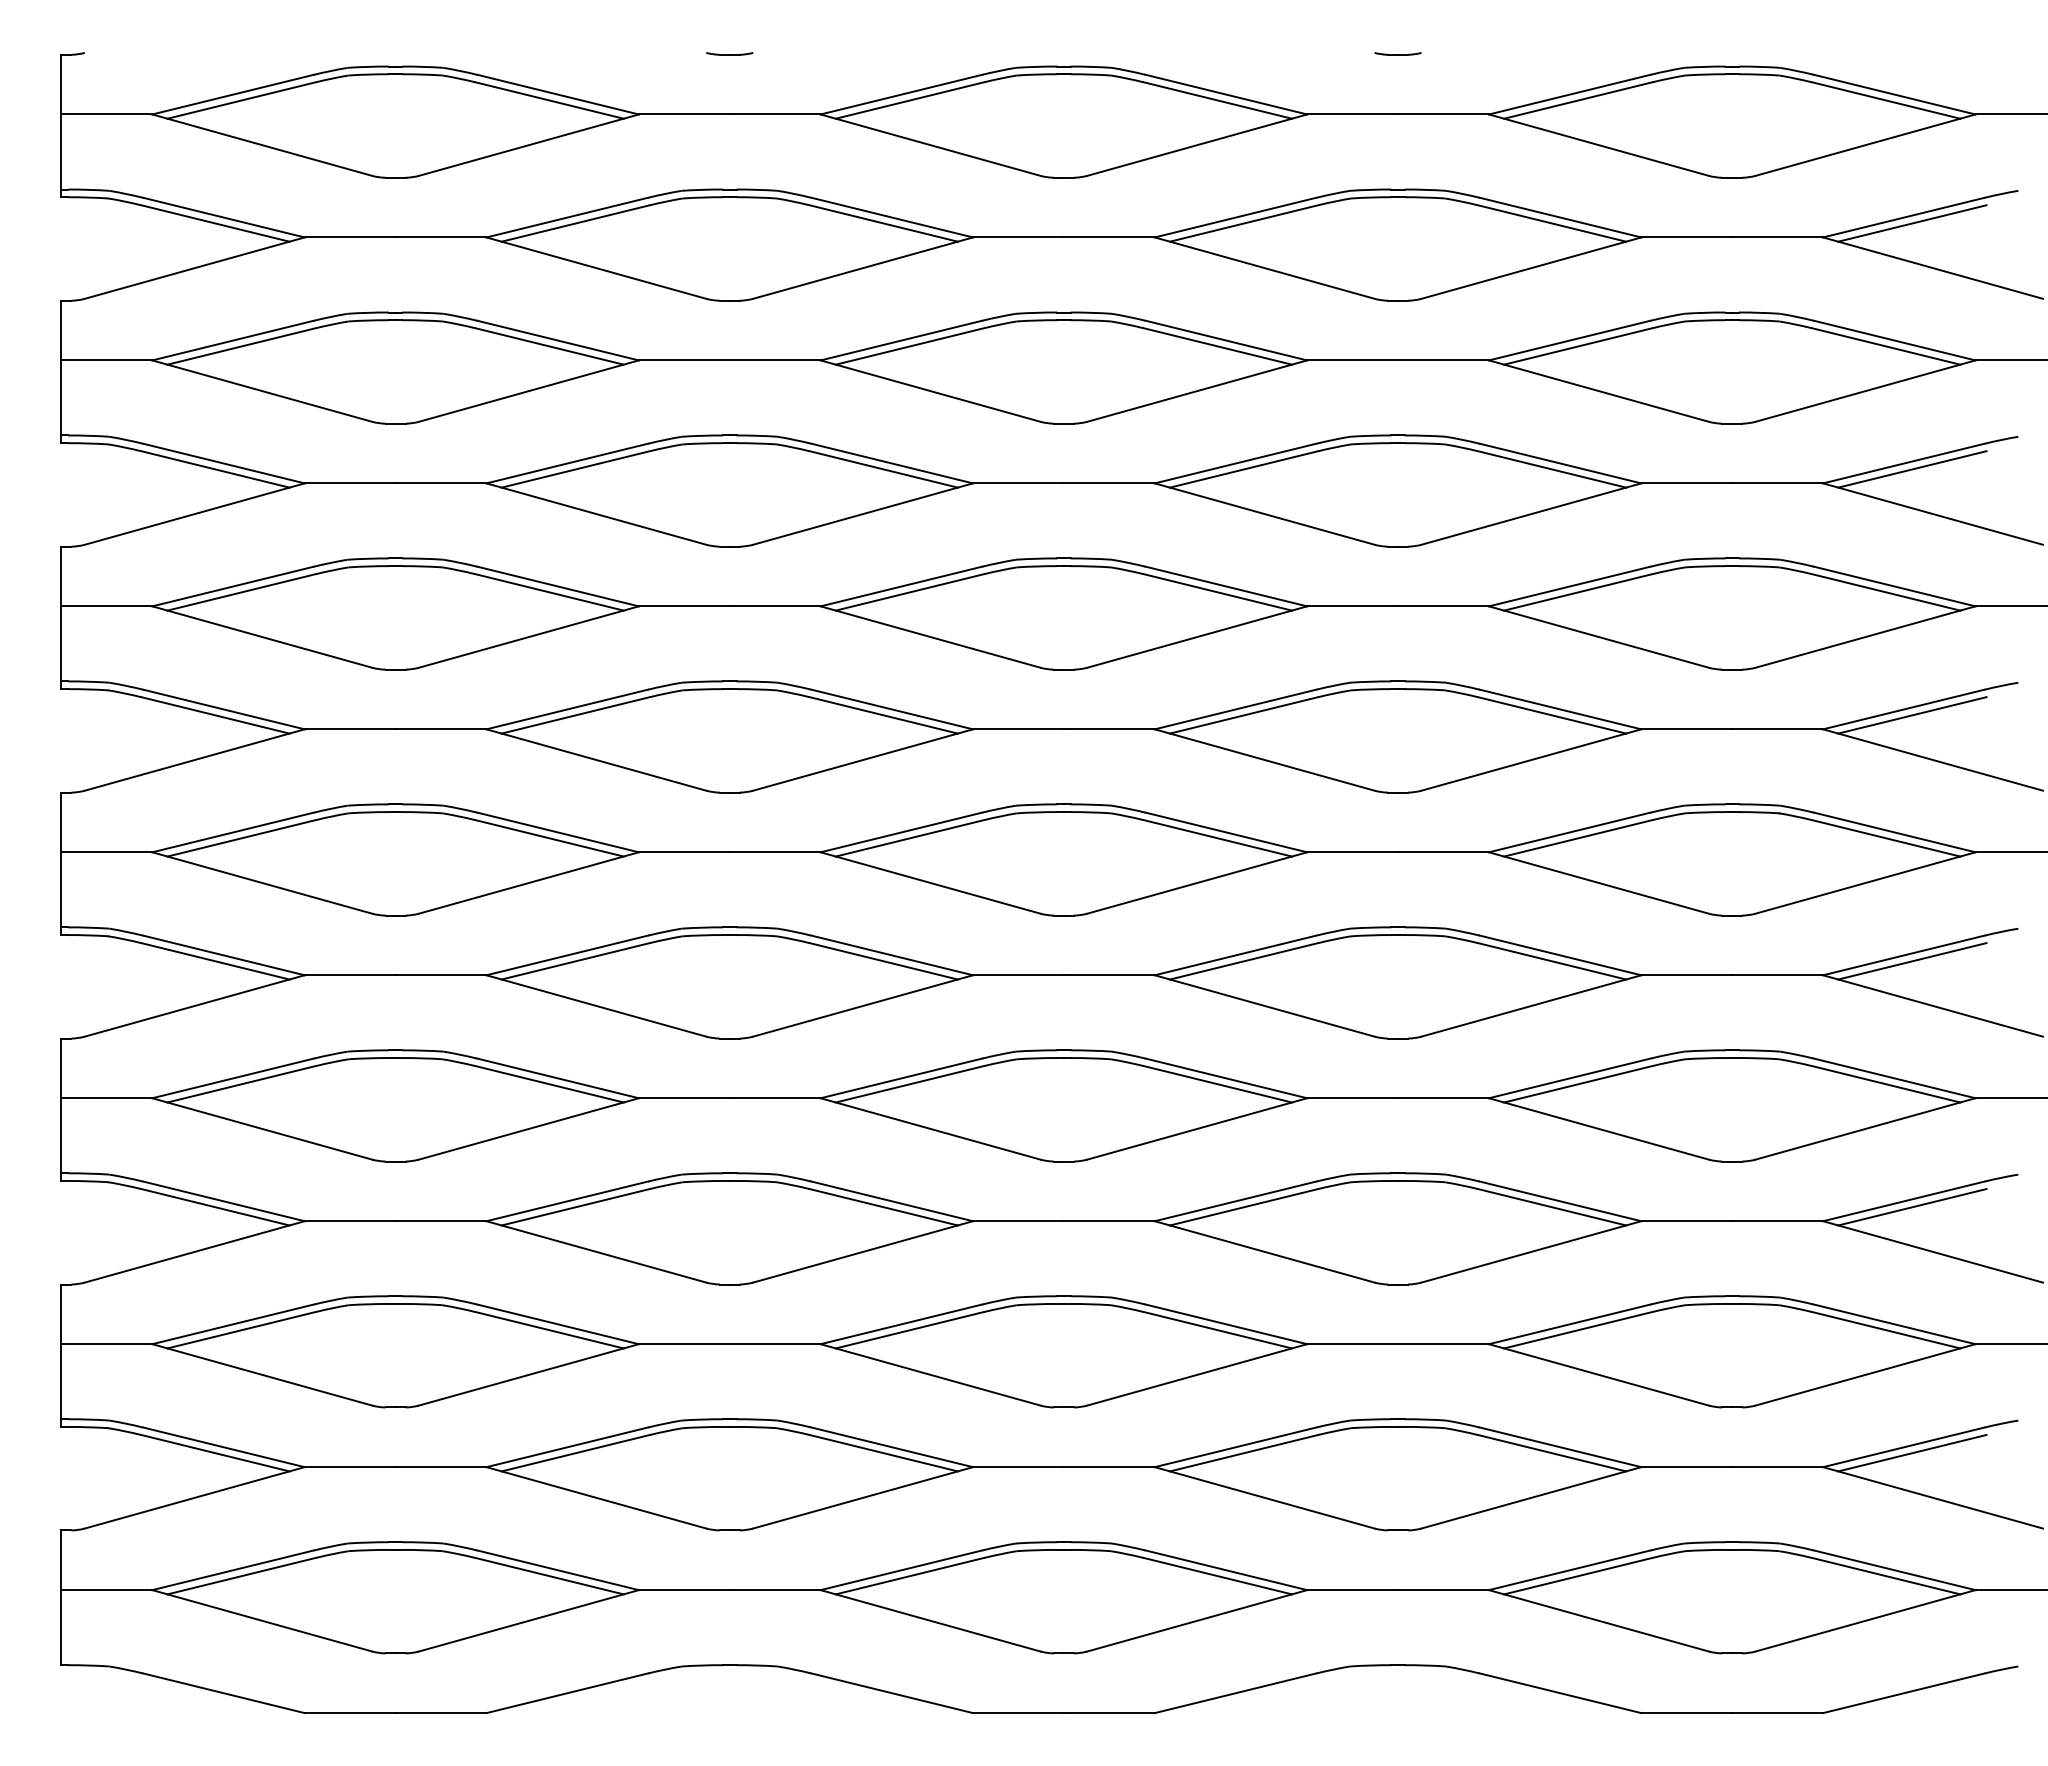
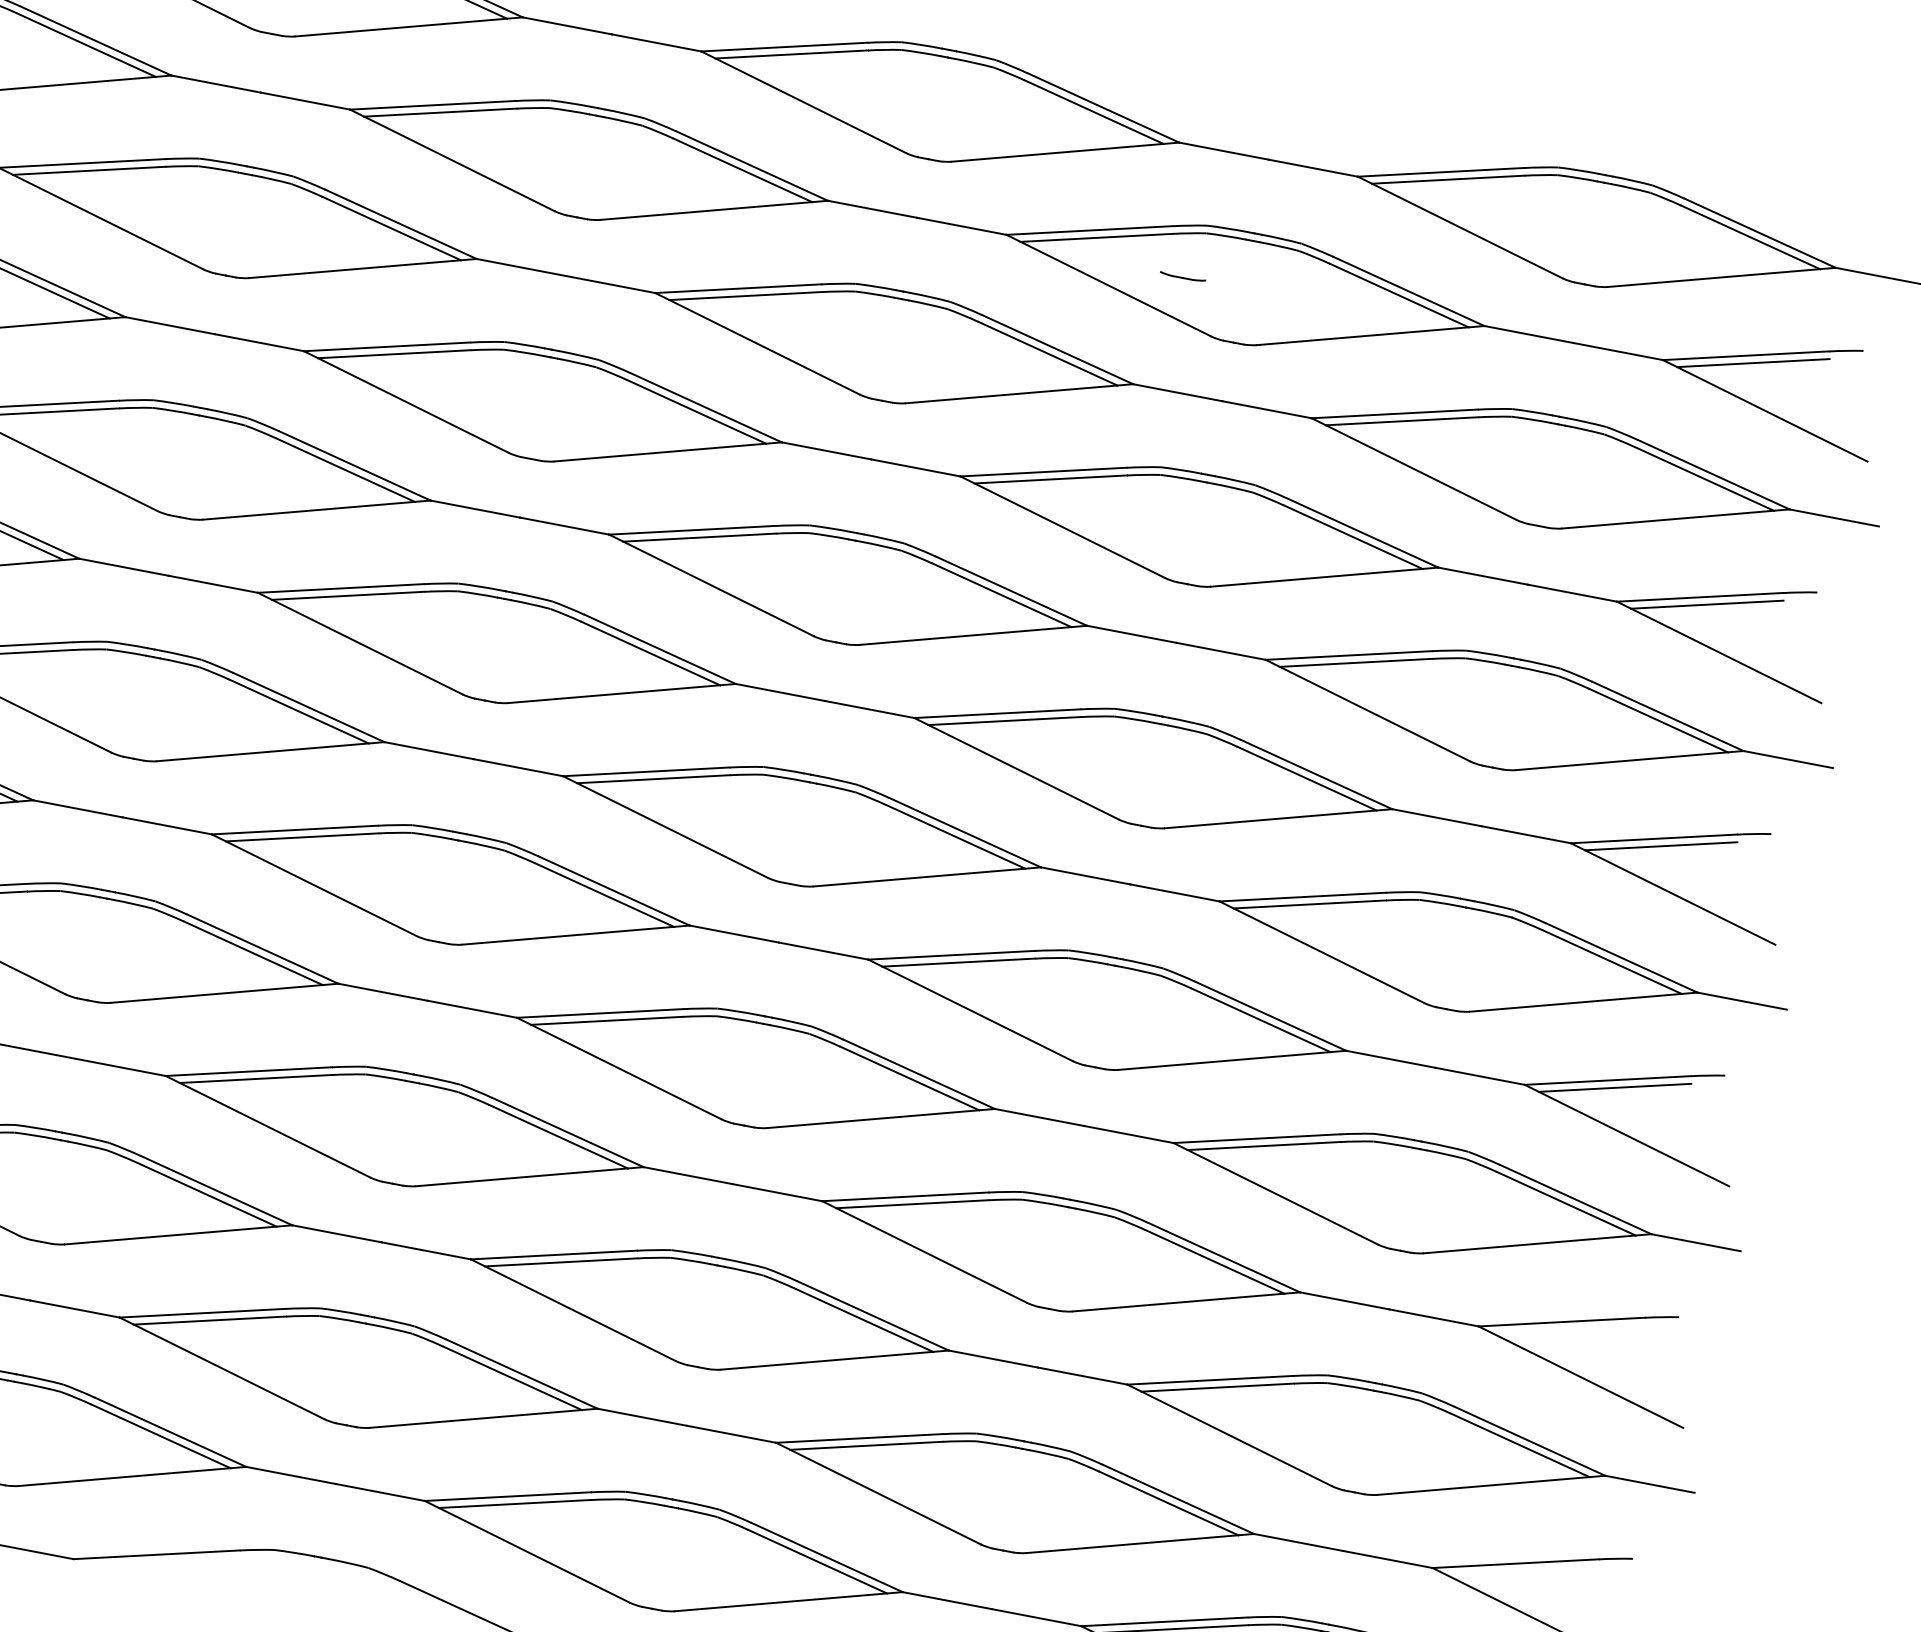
line: (1397, 54) -> (1182, 277), moved
line: (1912, 1207) -> (1569, 1329), removed
line: (1912, 1452) -> (1523, 1570), removed

